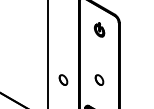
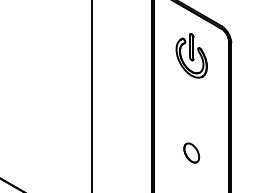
part: (99, 29) -> (191, 55), size x1.67
part: (63, 79) -> (121, 151), removed

